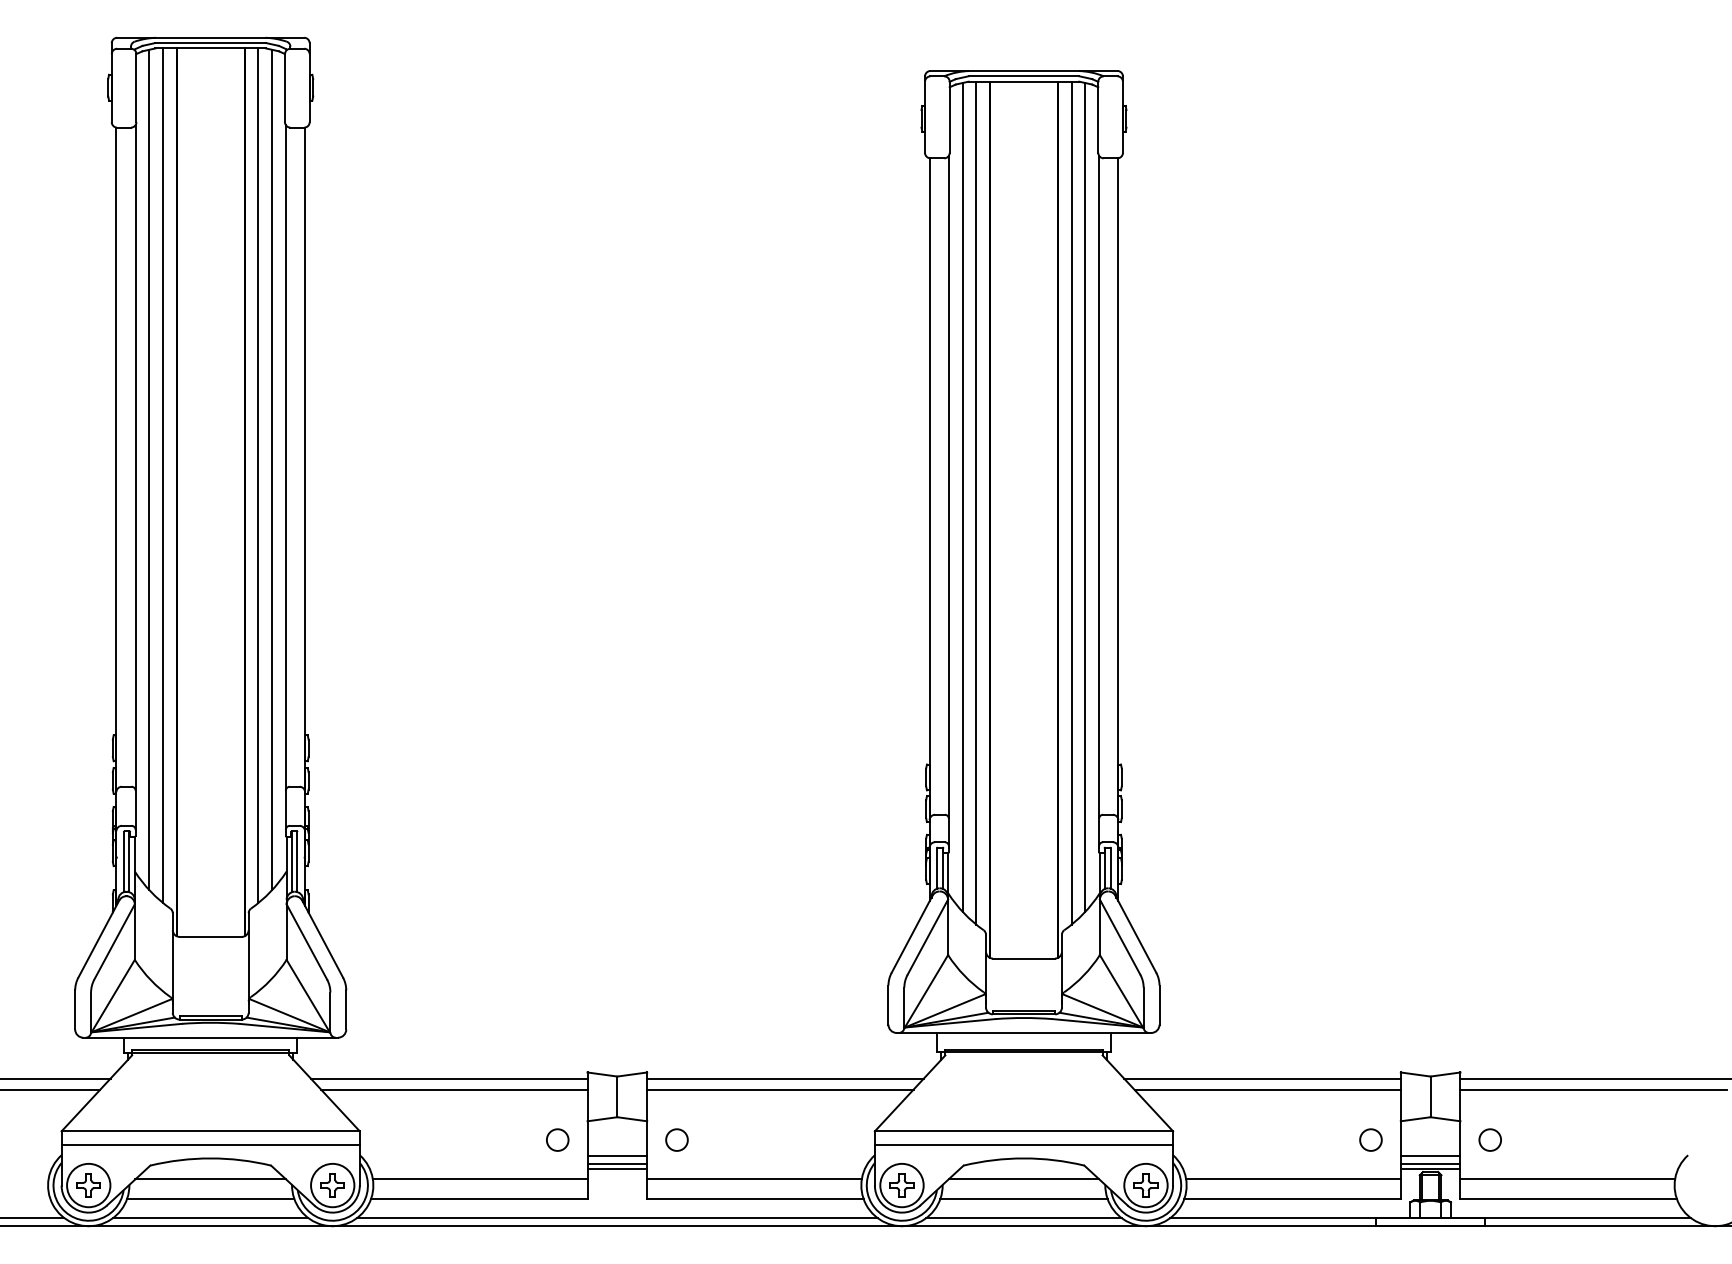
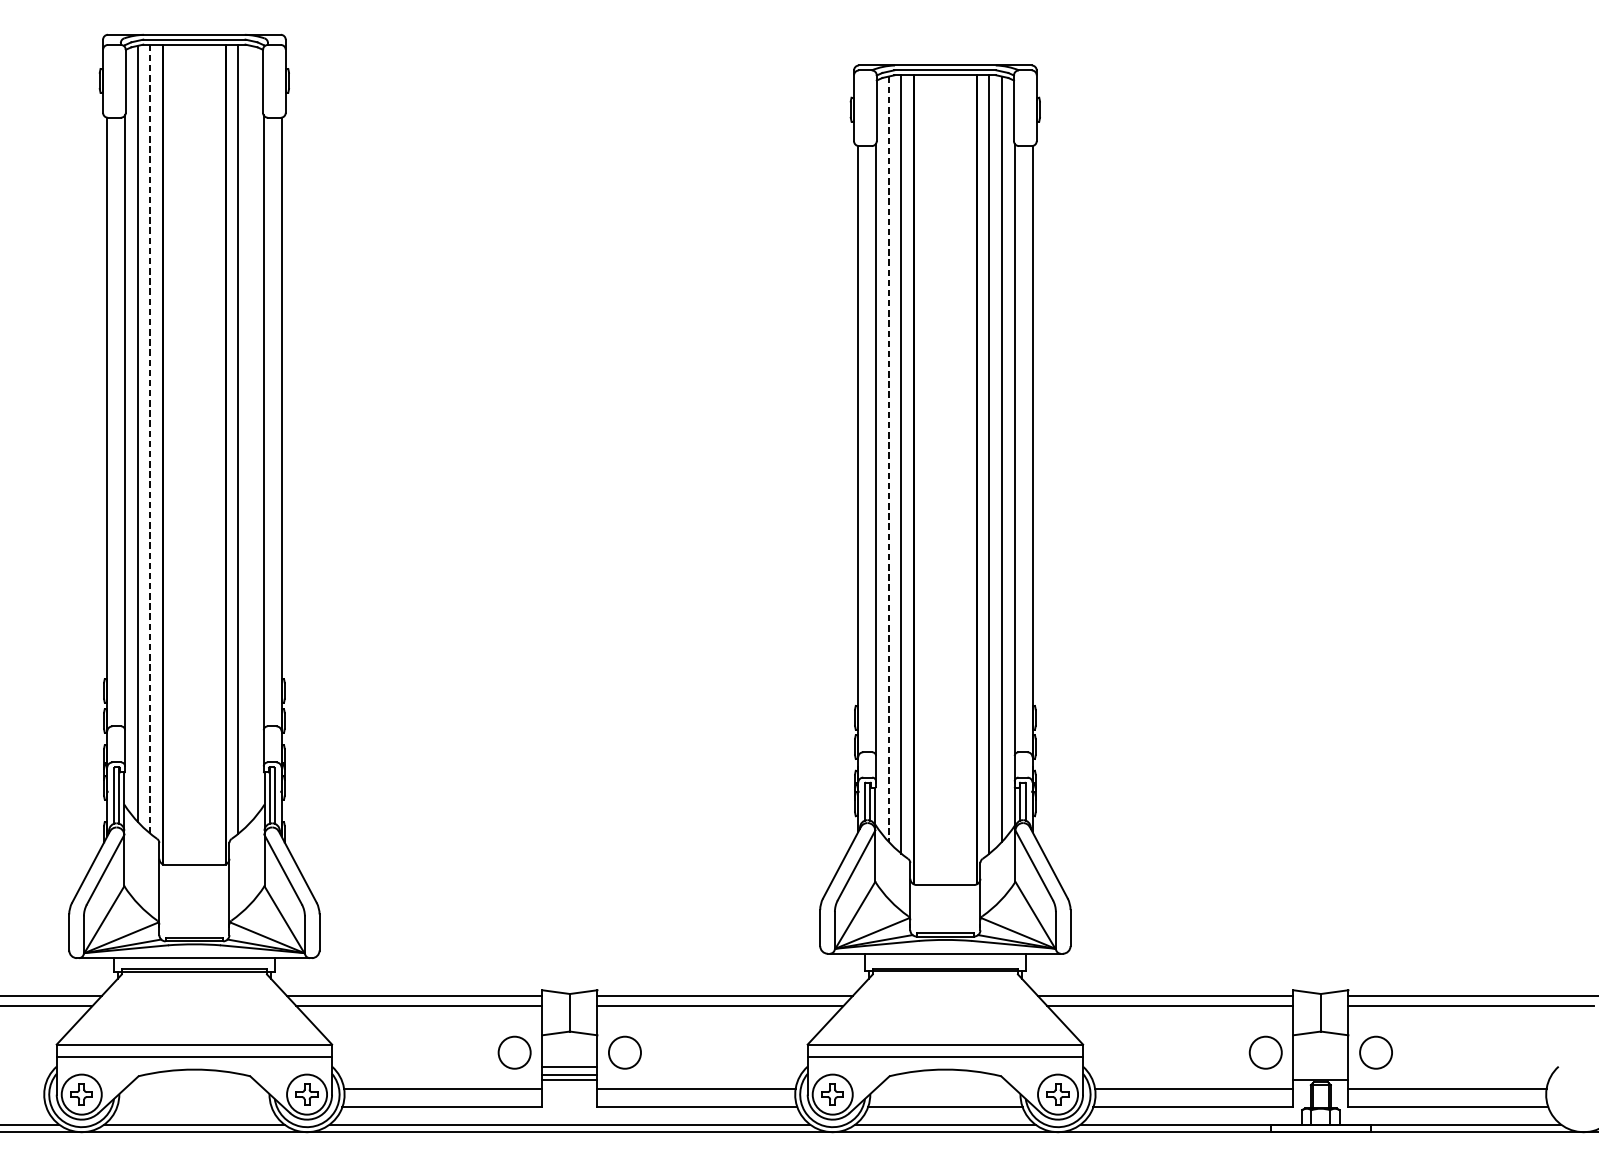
line: (272, 469) -> (251, 433), removed
line: (163, 476) -> (150, 439), solid -> dashed
line: (962, 497) -> (888, 459), solid -> dashed
circle: (557, 1139) -> (514, 1052), size x1.6
circle: (676, 1139) -> (624, 1052), size x1.6
circle: (1370, 1139) -> (1265, 1052), size x1.6
circle: (1489, 1139) -> (1375, 1052), size x1.6
line: (1430, 1155) -> (1320, 1066), removed
line: (1430, 1163) -> (1320, 1074), removed
line: (210, 1179) -> (194, 1089), removed
line: (1023, 1179) -> (944, 1089), removed
line: (210, 1199) -> (194, 1107), removed

